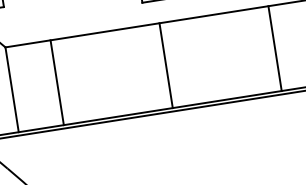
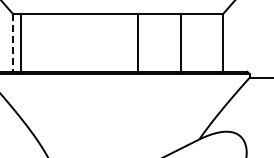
line: (274, 48) -> (180, 42), moved
line: (166, 65) -> (138, 42), moved
line: (57, 82) -> (20, 42), moved
line: (11, 91) -> (12, 43), solid -> dashed

